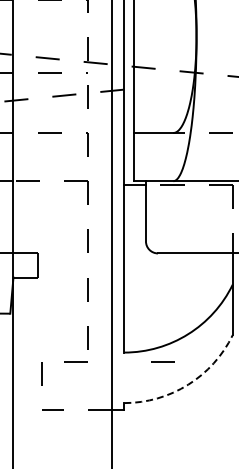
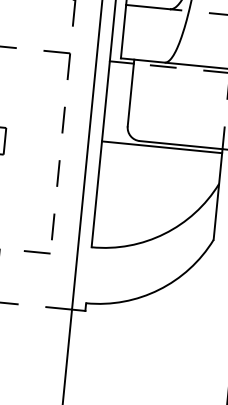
line: (178, 257) -> (162, 147), added
line: (162, 361) -> (133, 261), removed
arc: (188, 384) -> (159, 289), dashed -> solid

